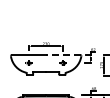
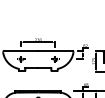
line: (62, 55) -> (54, 51), dashed -> solid

